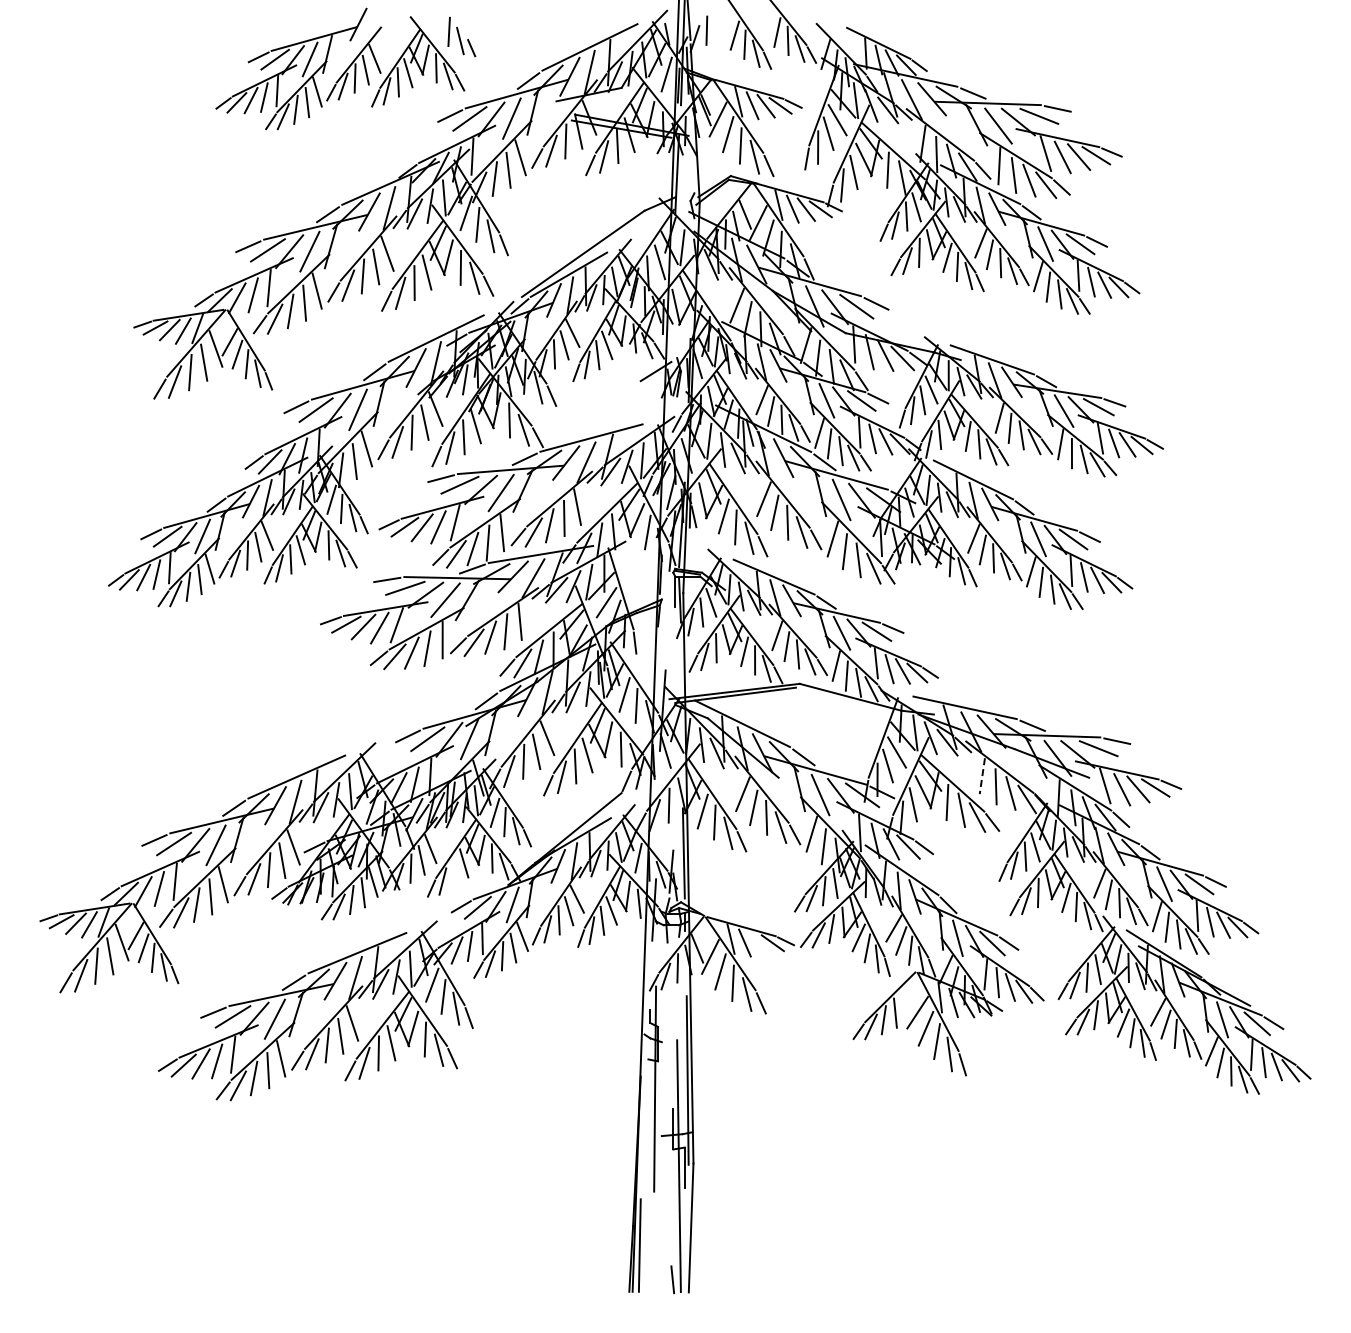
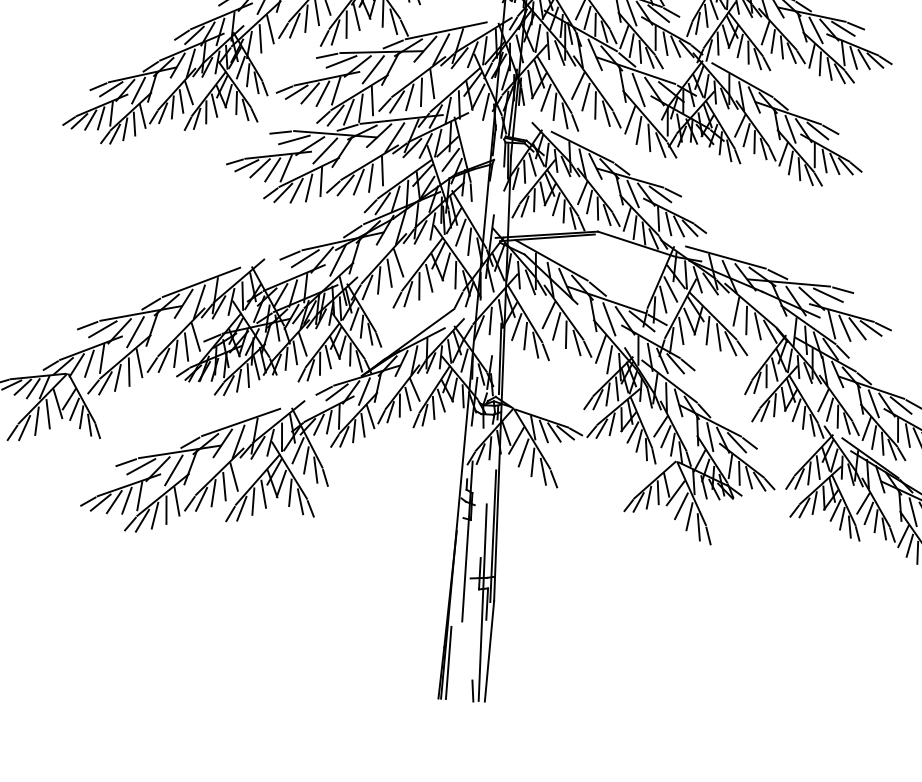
line: (982, 776) -> (736, 311), dashed -> solid
line: (453, 872) -> (319, 363), added
line: (758, 943) -> (554, 432), added
line: (905, 1002) -> (666, 484), added

